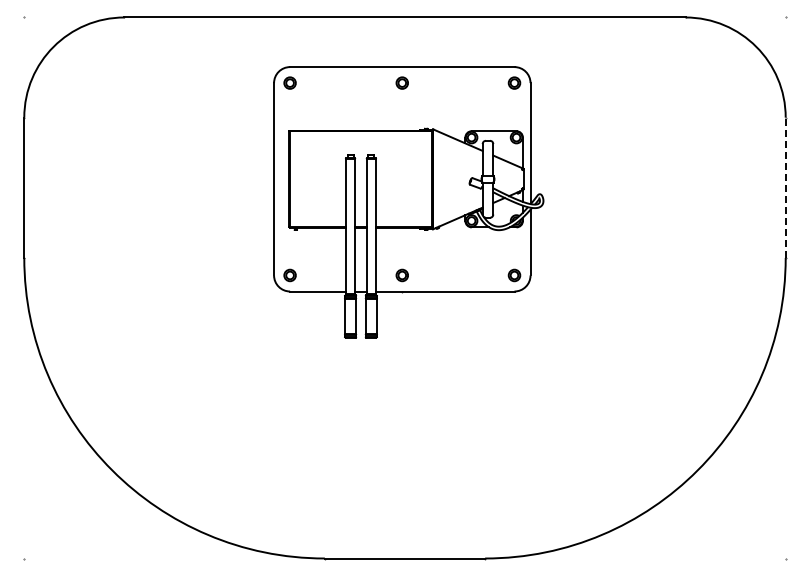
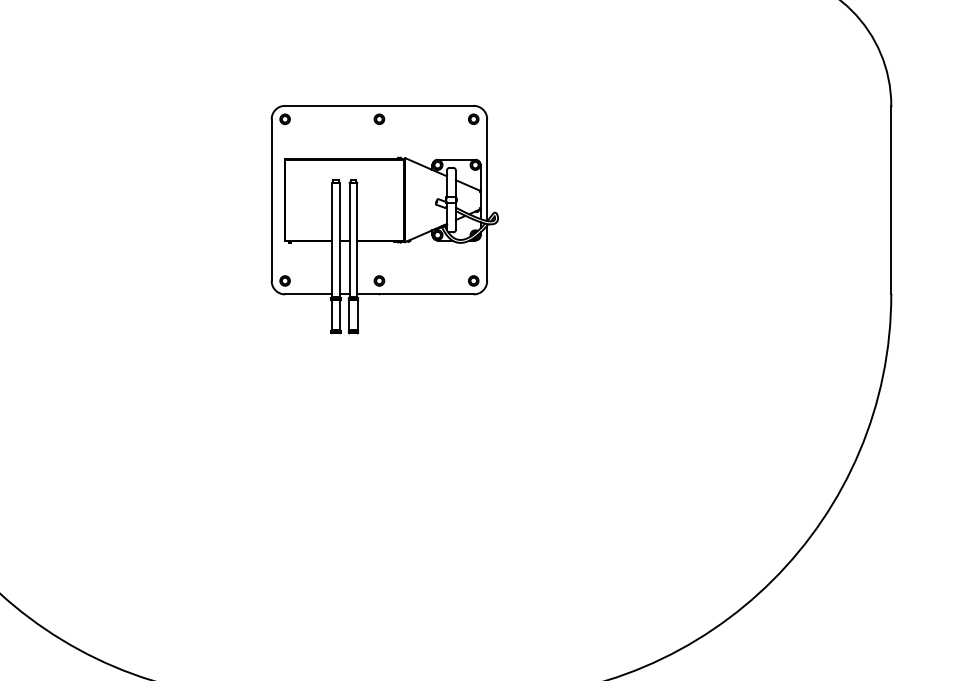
line: (785, 187) -> (891, 199), dashed -> solid
part: (409, 201) -> (385, 218), size x0.62

